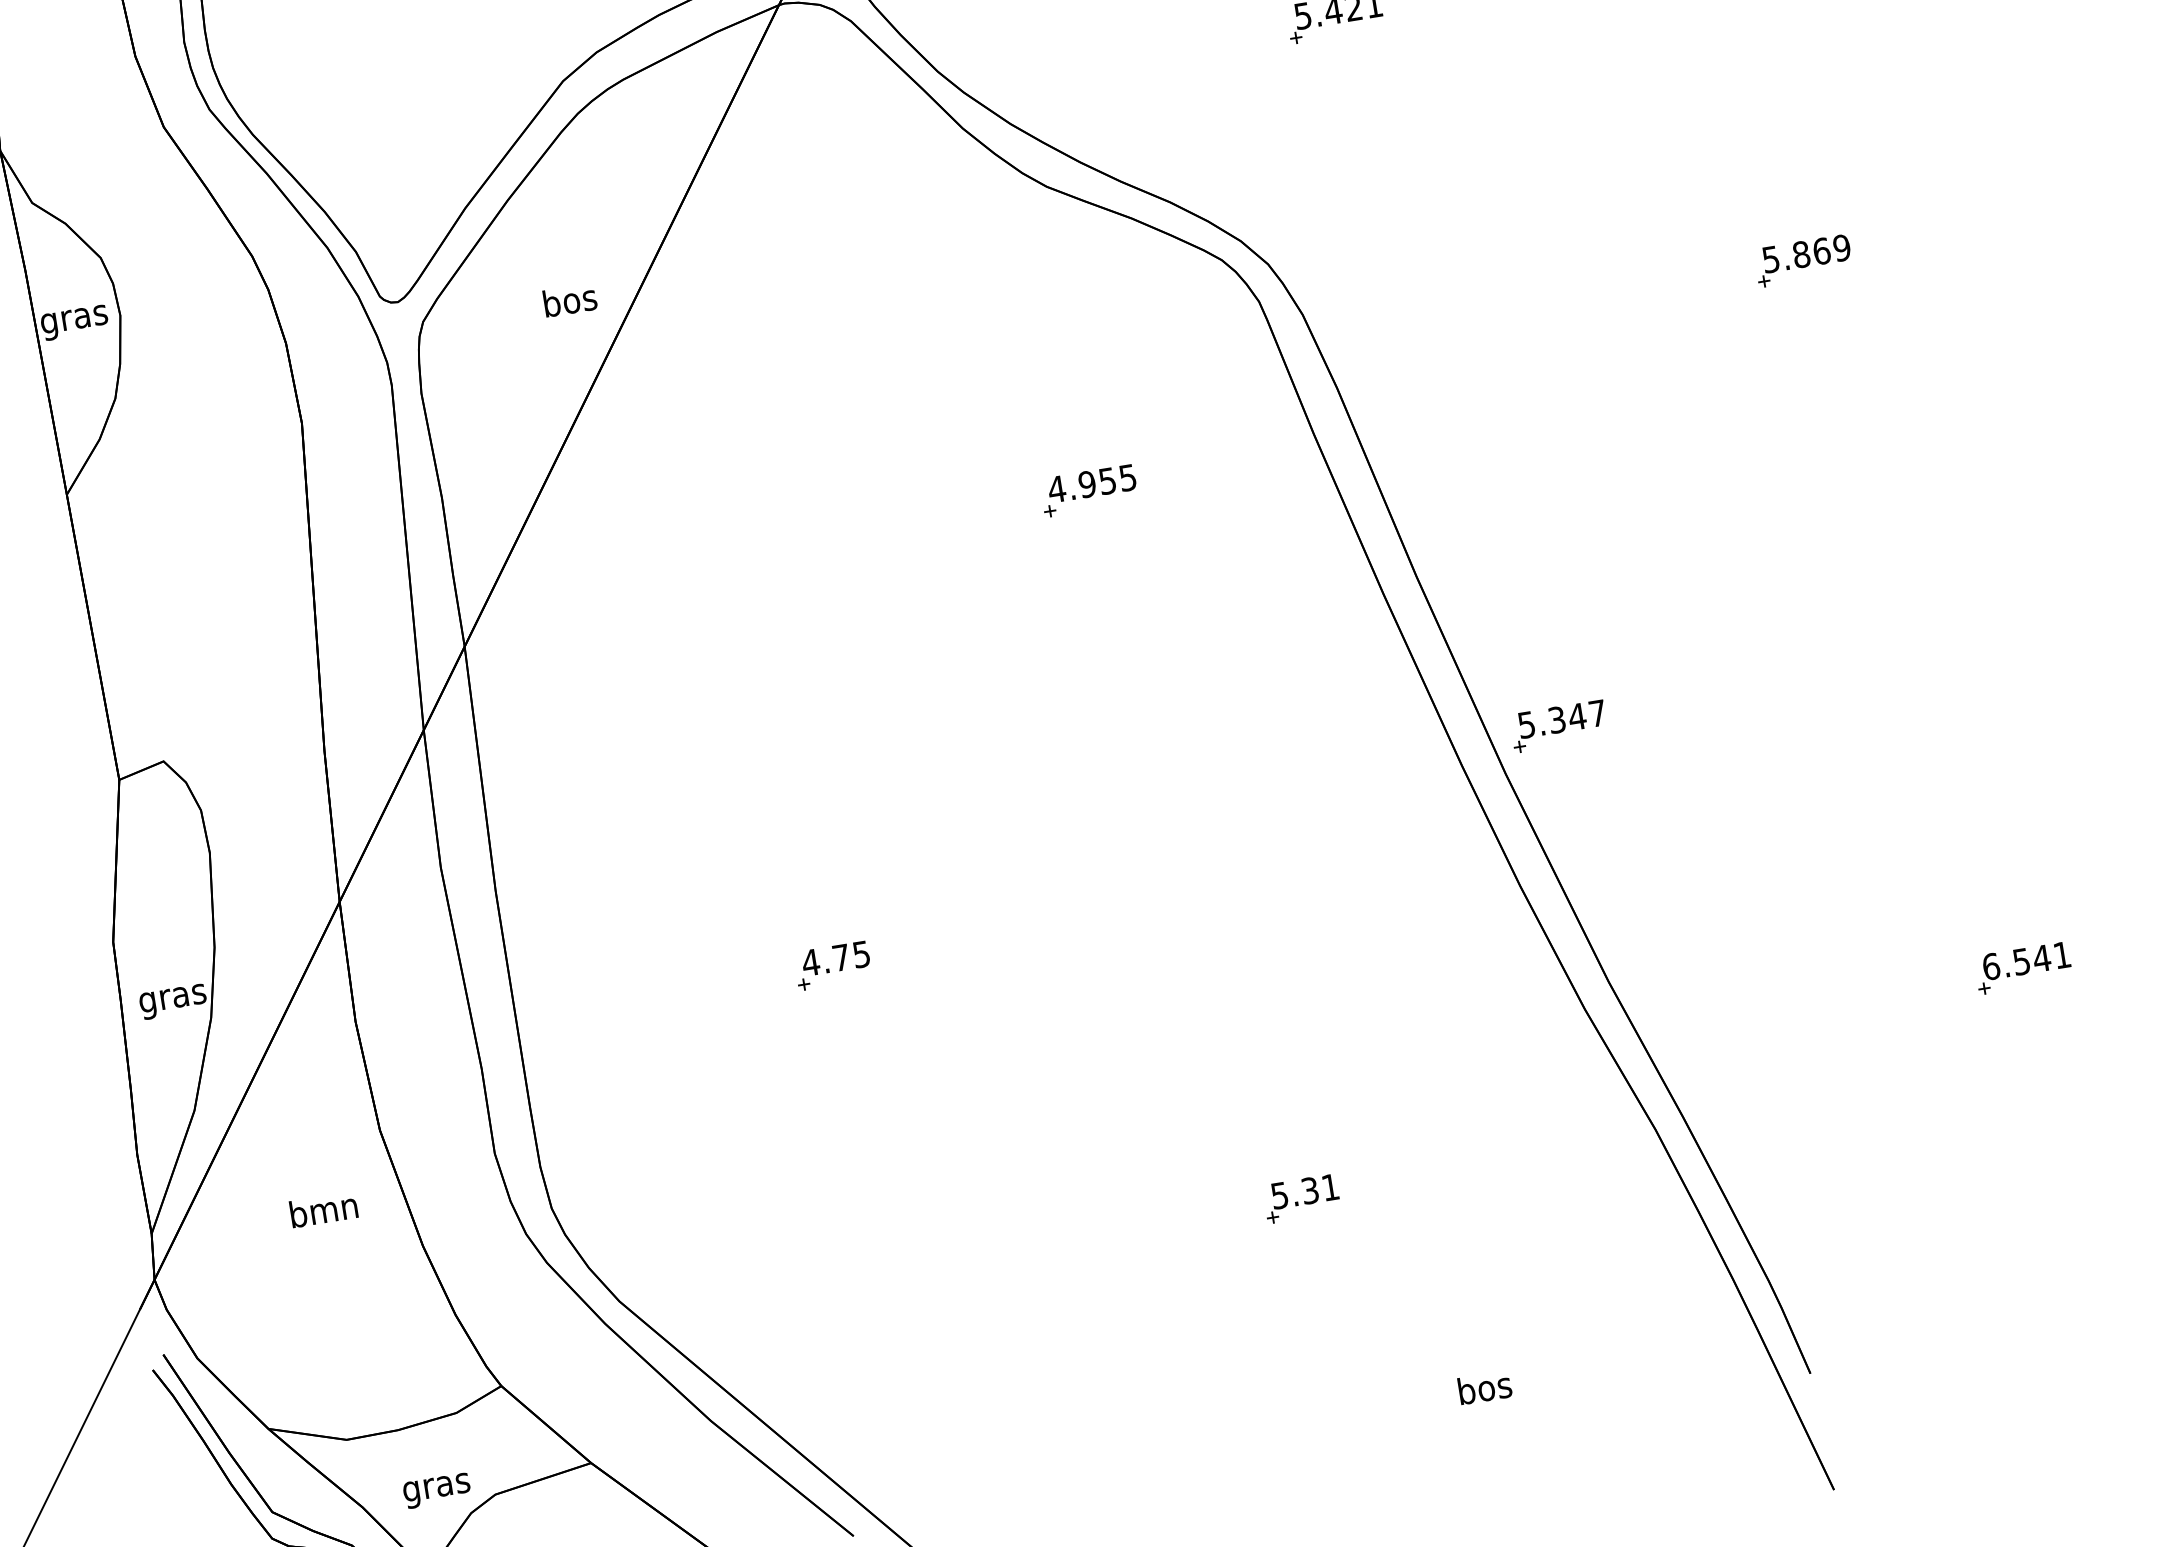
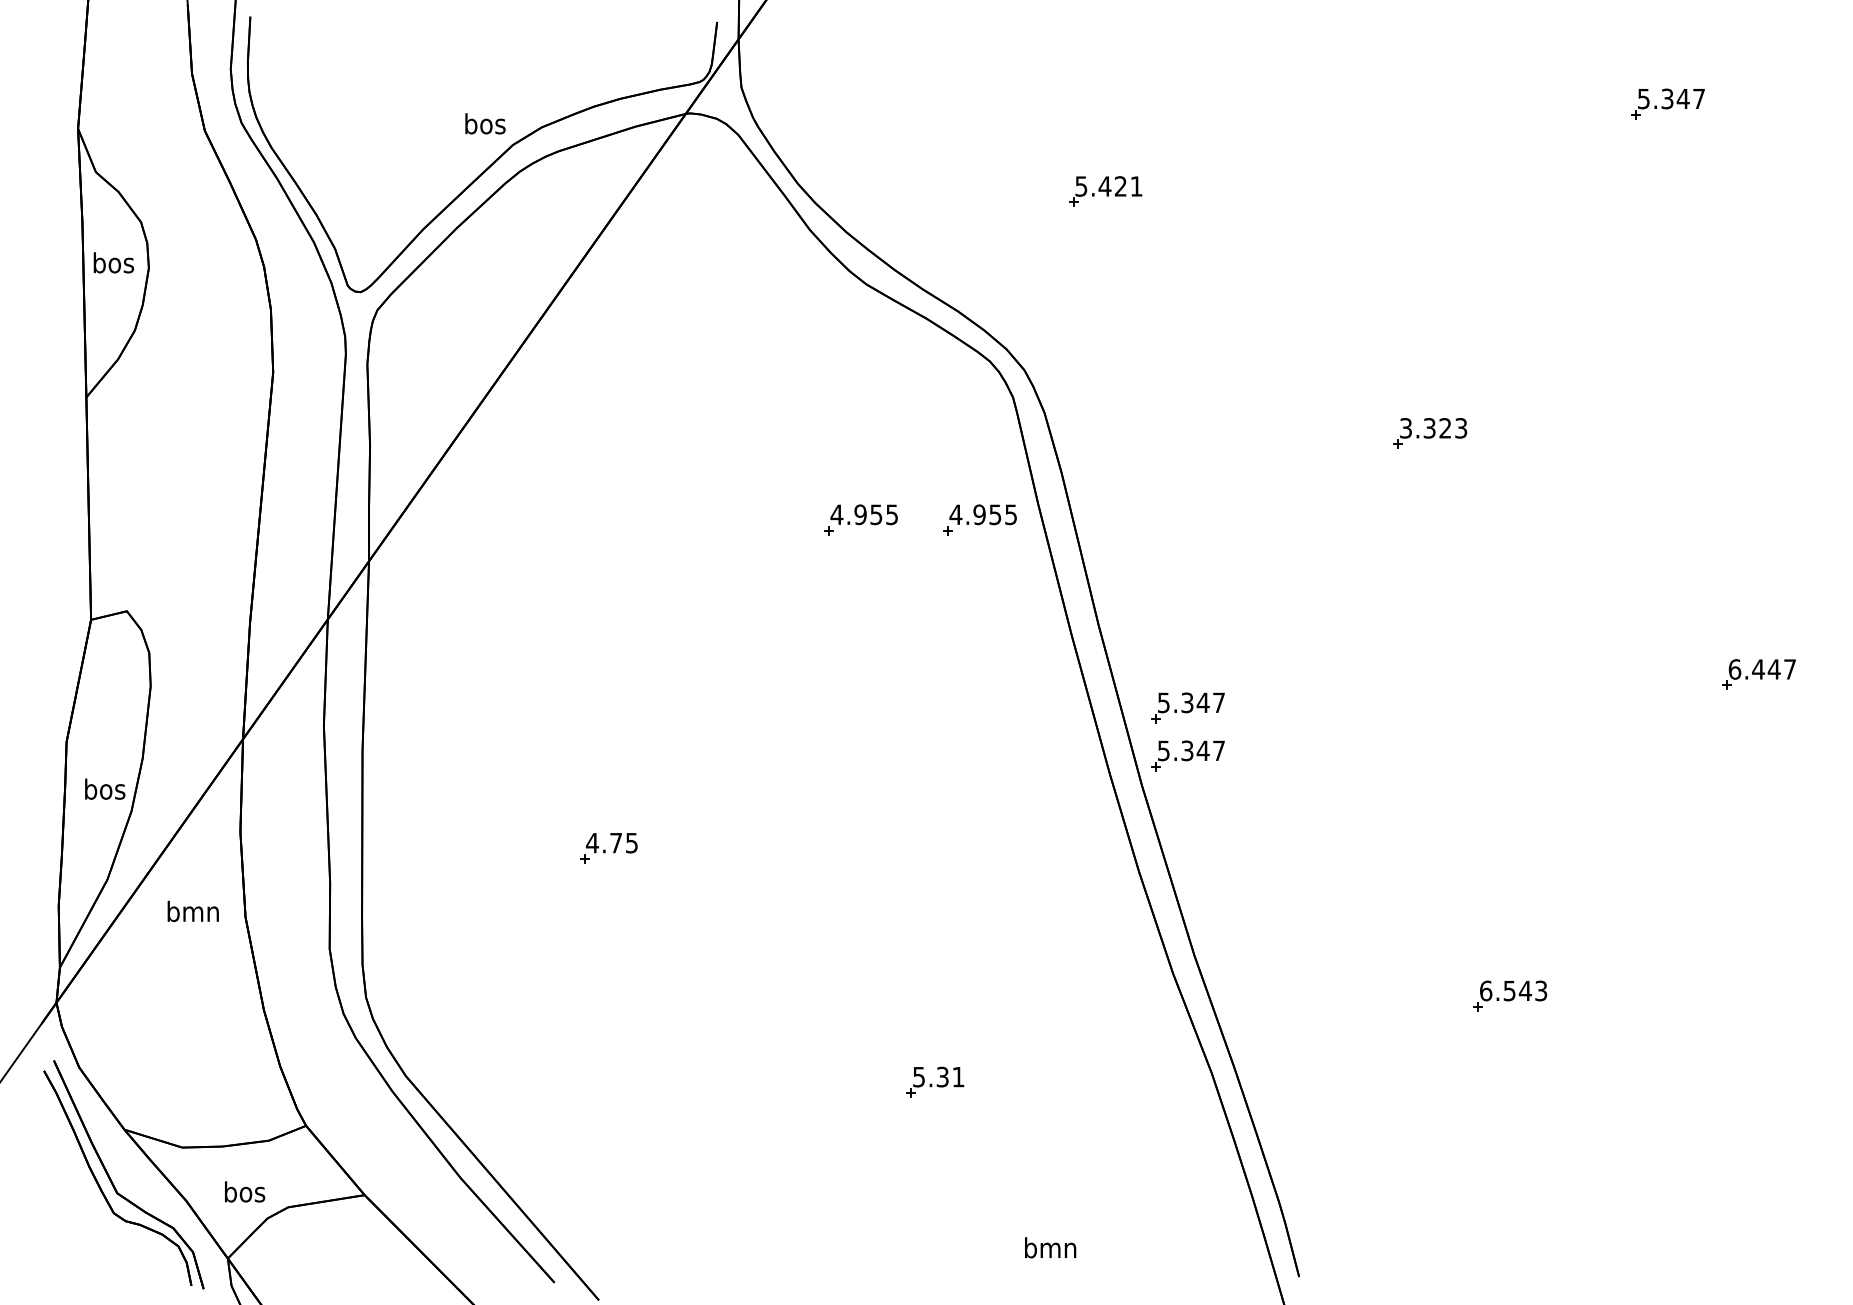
text: (1806, 254) -> (1433, 428), 5.869 -> 3.323
text: (570, 299) -> (485, 123), moved
text: (74, 319) -> (113, 265), gras -> bos
part: (1241, 465) -> (979, 519), added
part: (1548, 664) -> (1187, 707), added
text: (2062, 954) -> (1541, 990), 6.541 -> 6.543
text: (172, 997) -> (104, 791), gras -> bos
text: (322, 1209) -> (192, 911), moved
text: (1484, 1387) -> (1050, 1247), bos -> bmn
text: (436, 1487) -> (244, 1194), gras -> bos

